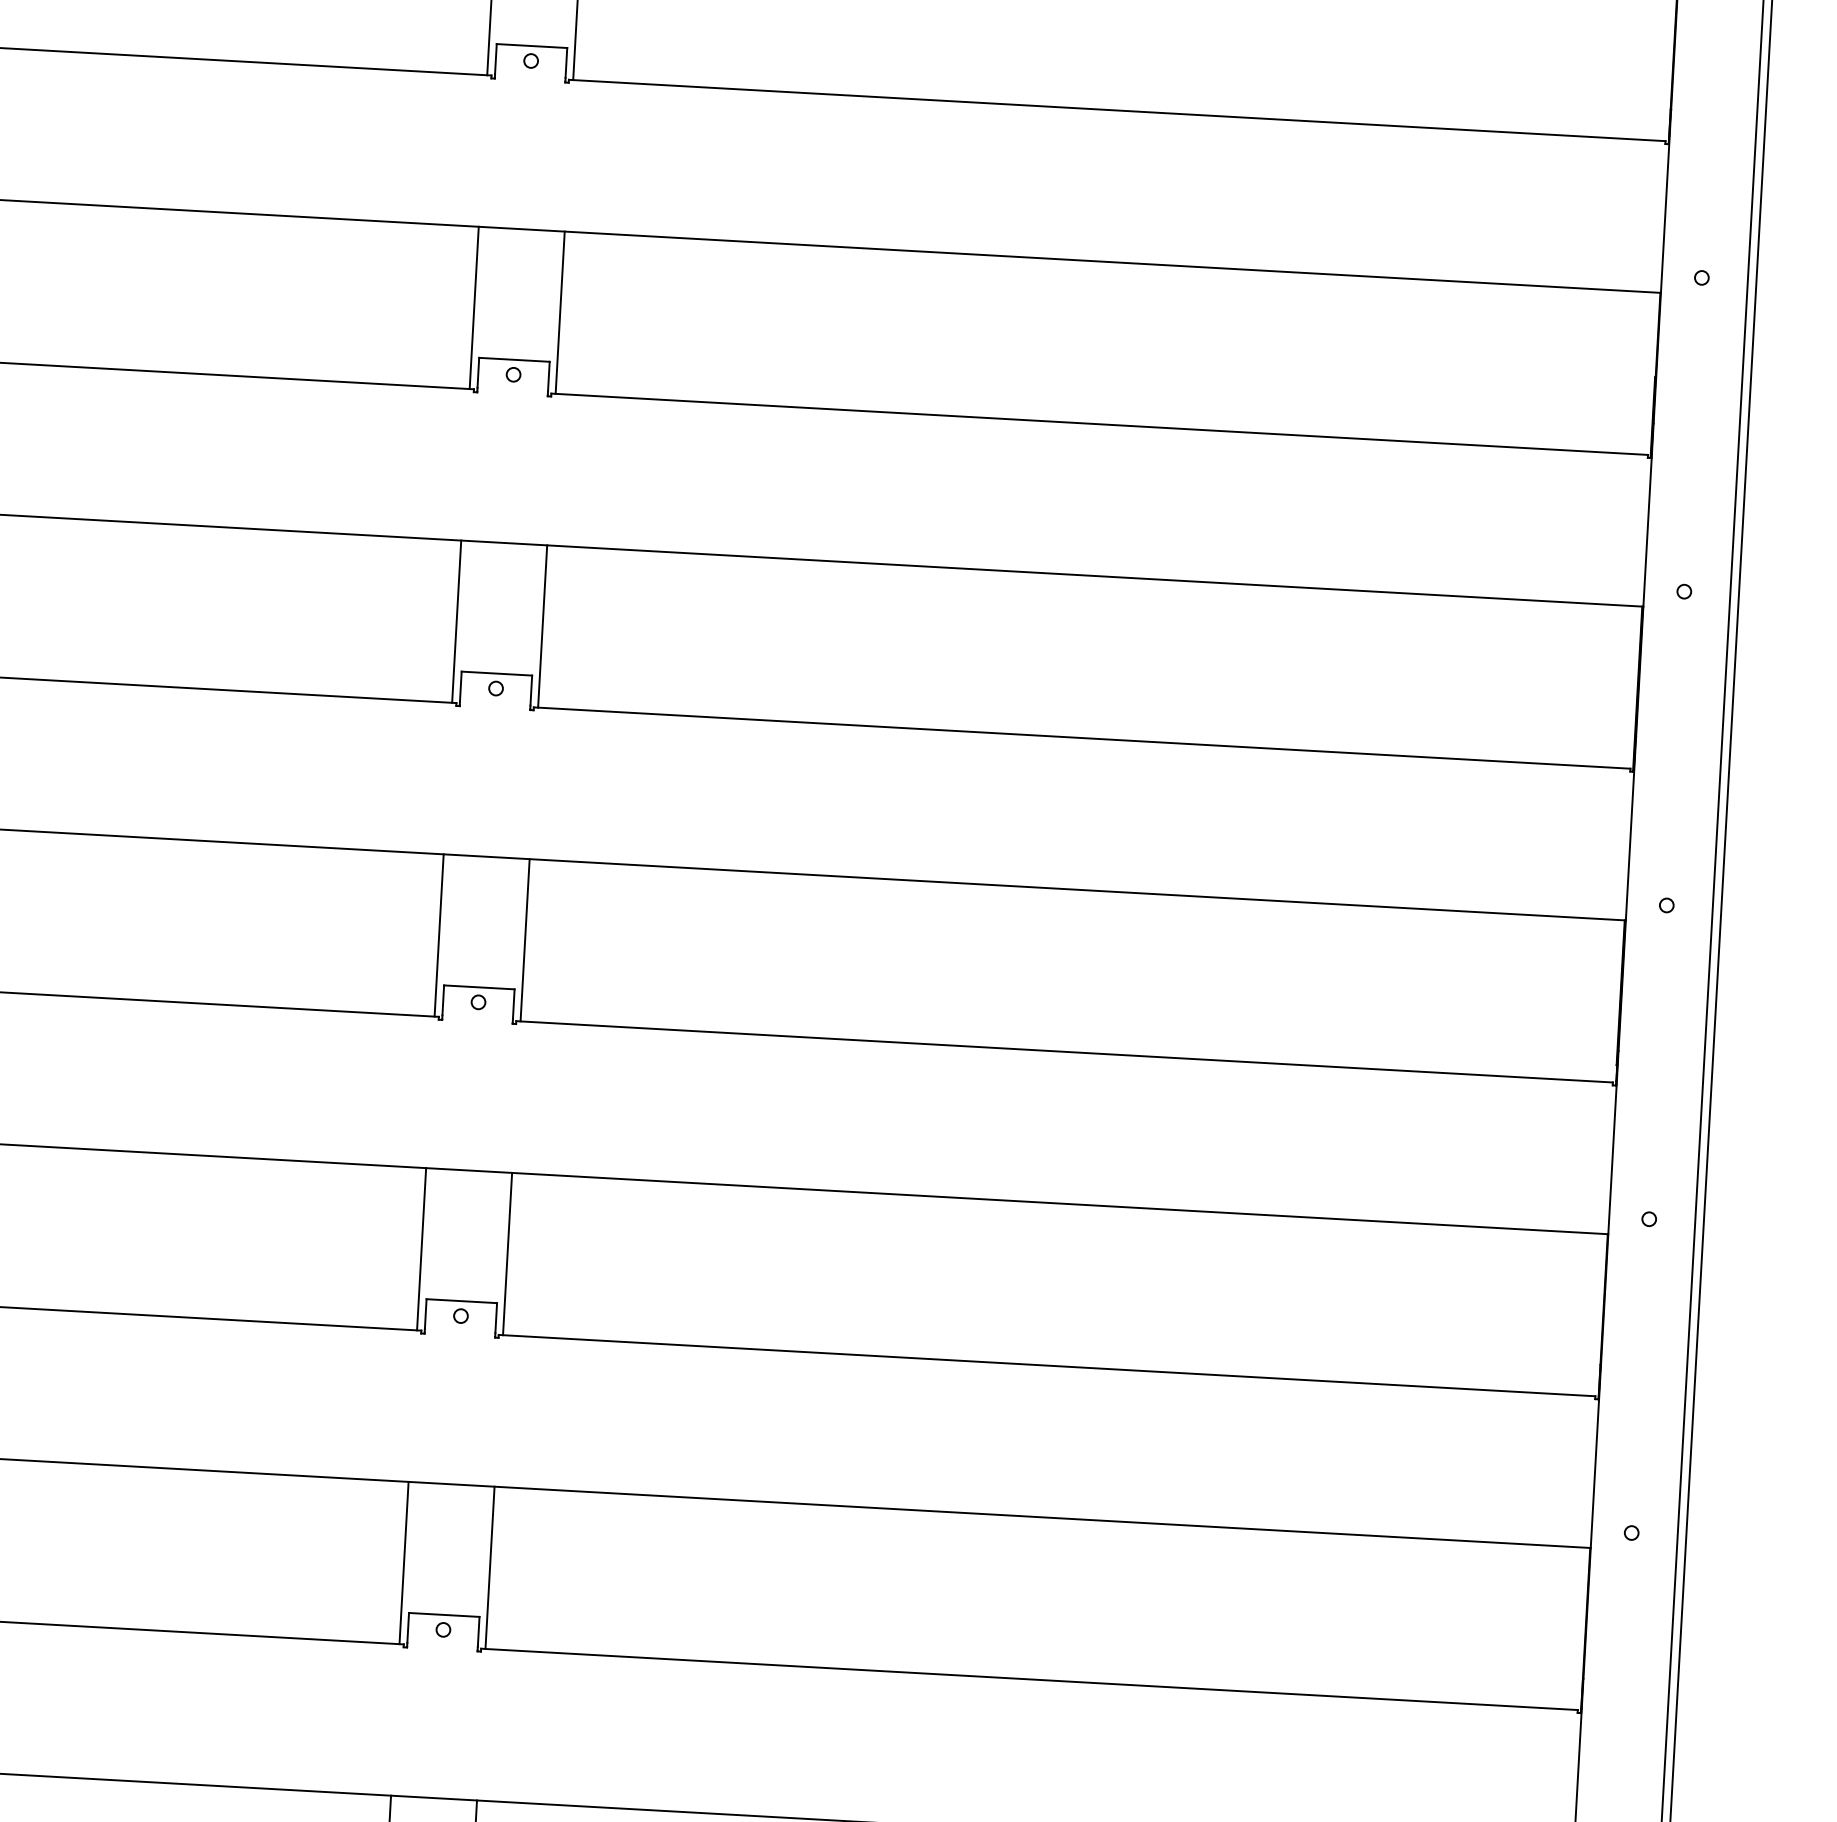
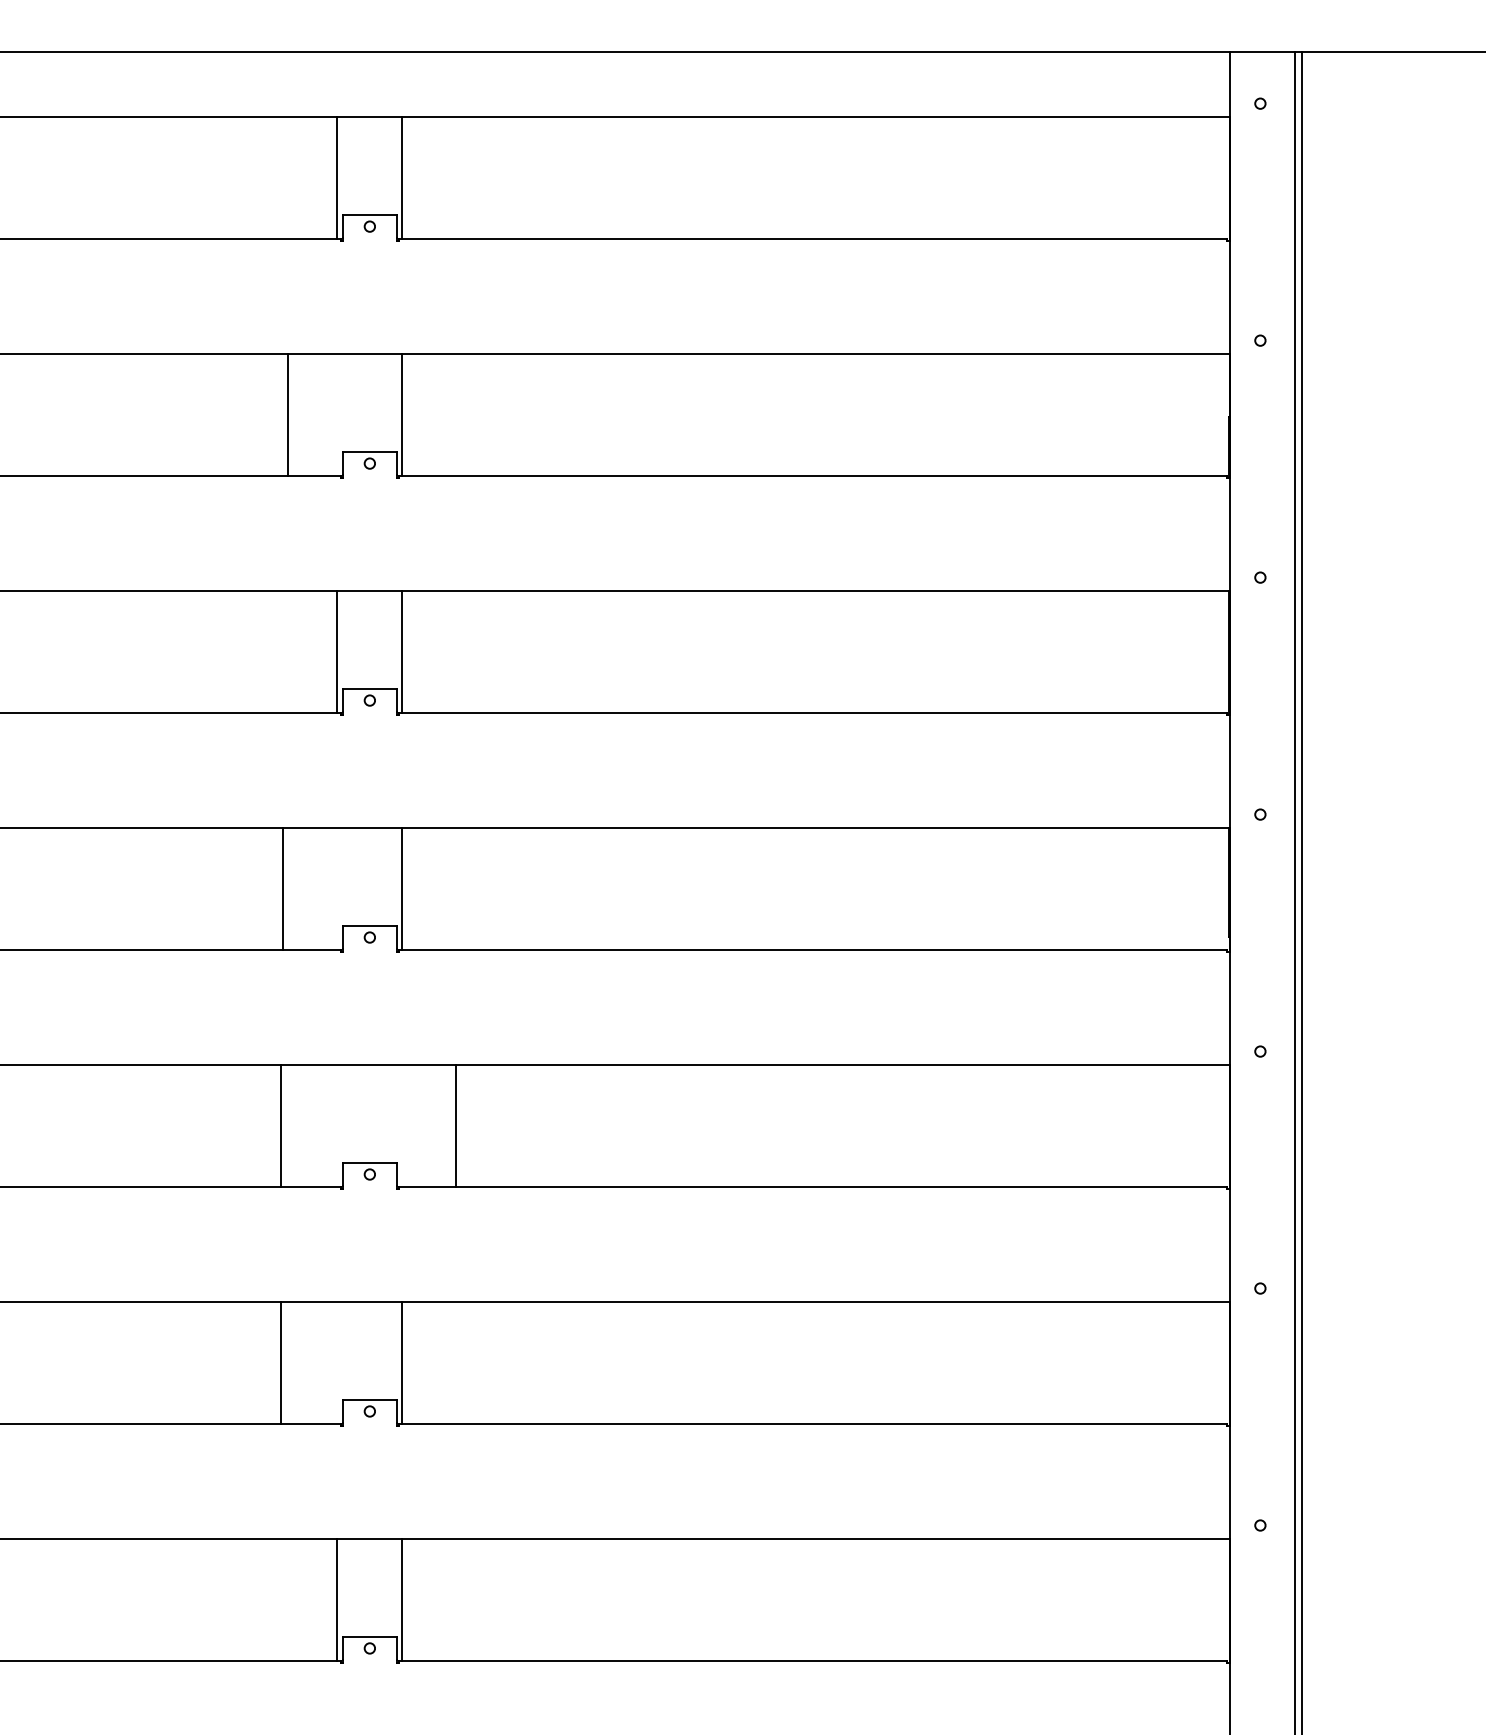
line: (474, 307) -> (288, 414), moved
line: (439, 934) -> (283, 888), moved
line: (421, 1248) -> (281, 1125), moved
line: (507, 1253) -> (456, 1125), moved
line: (404, 1562) -> (281, 1362), moved

